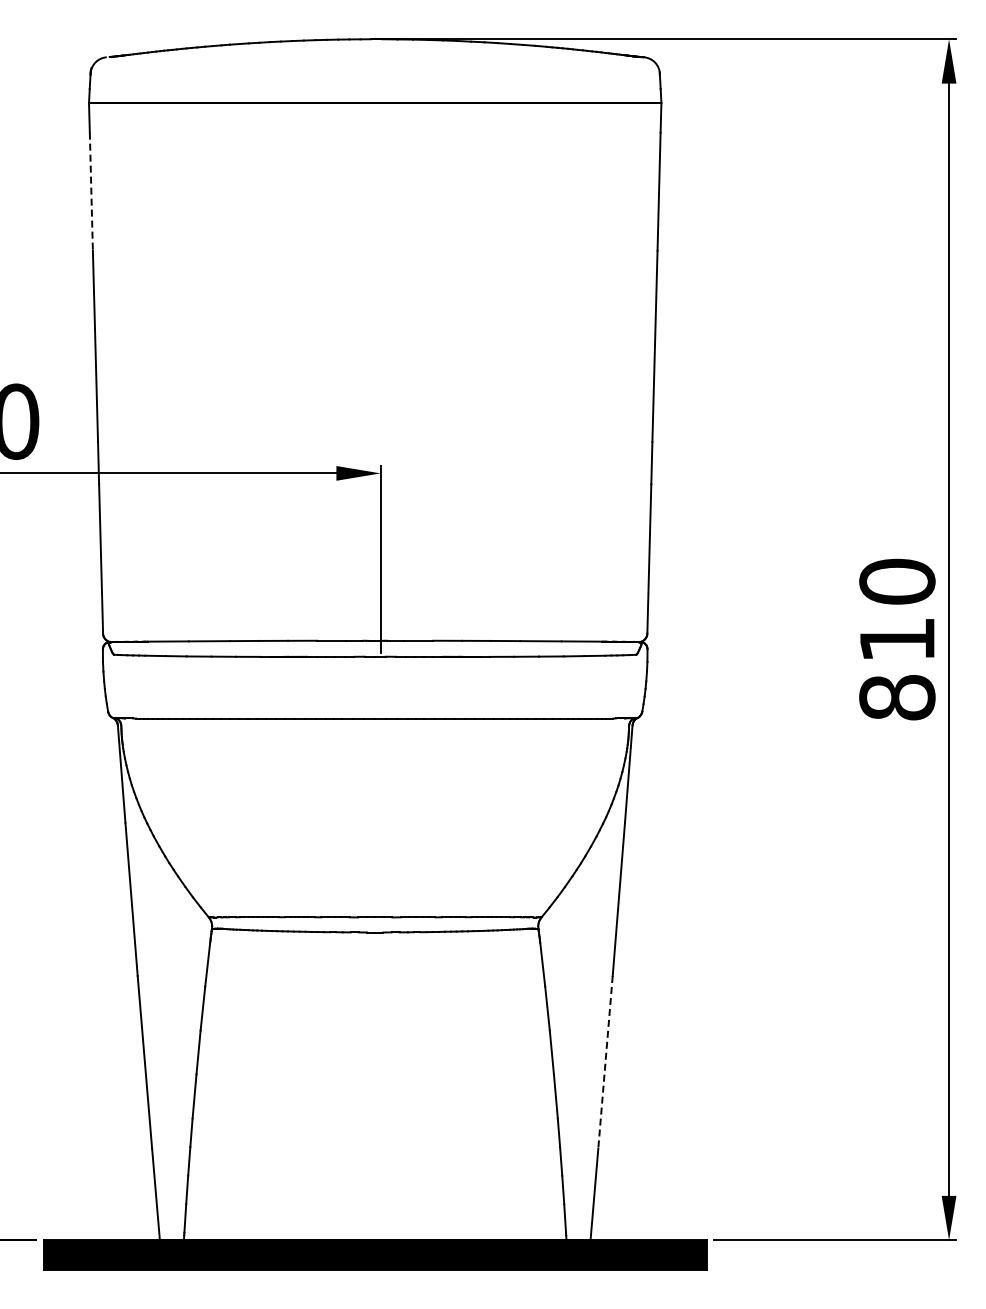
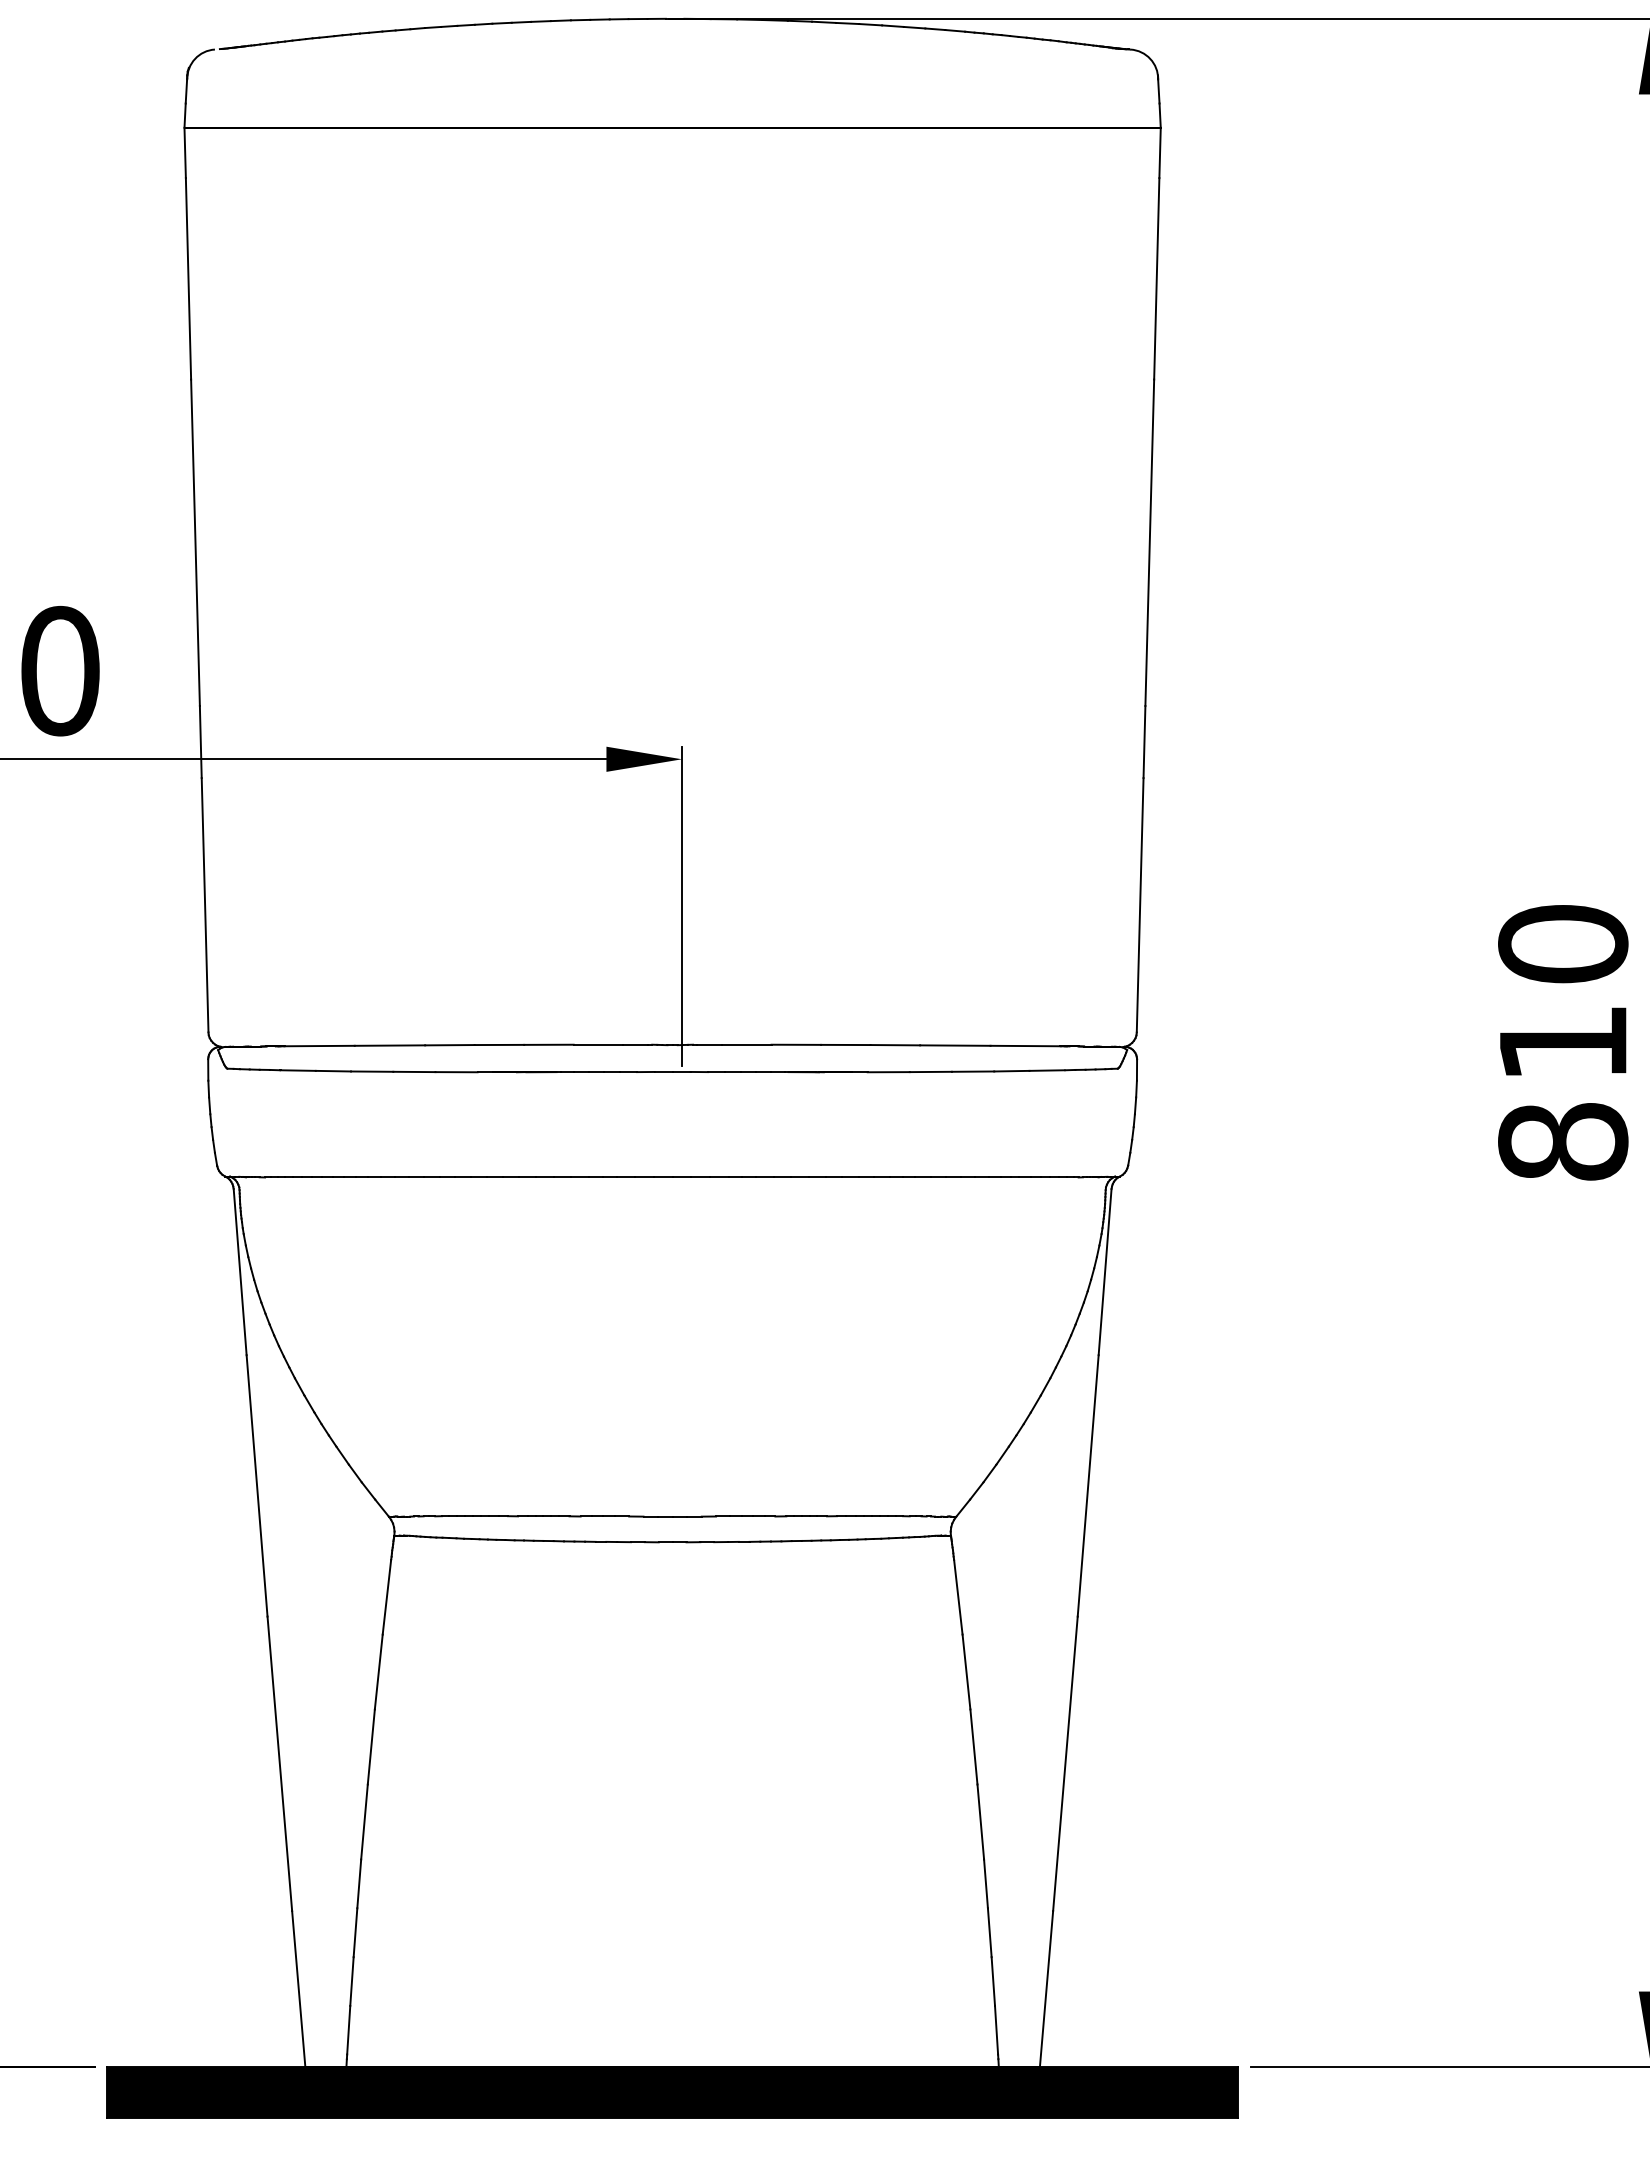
line: (91, 192) -> (188, 280), dashed -> solid
line: (605, 1062) -> (1065, 1764), dashed -> solid

